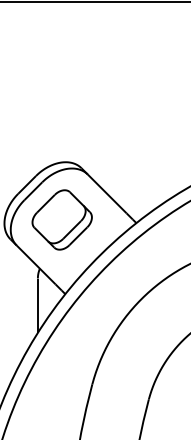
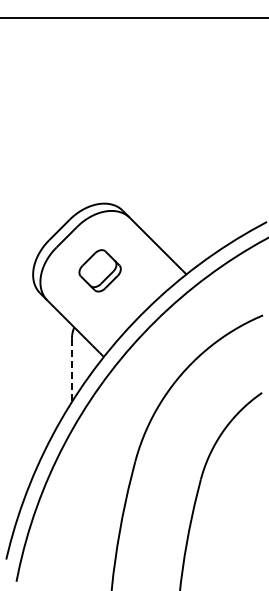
part: (61, 219) -> (99, 270), size x0.6
line: (37, 305) -> (71, 370), solid -> dashed

